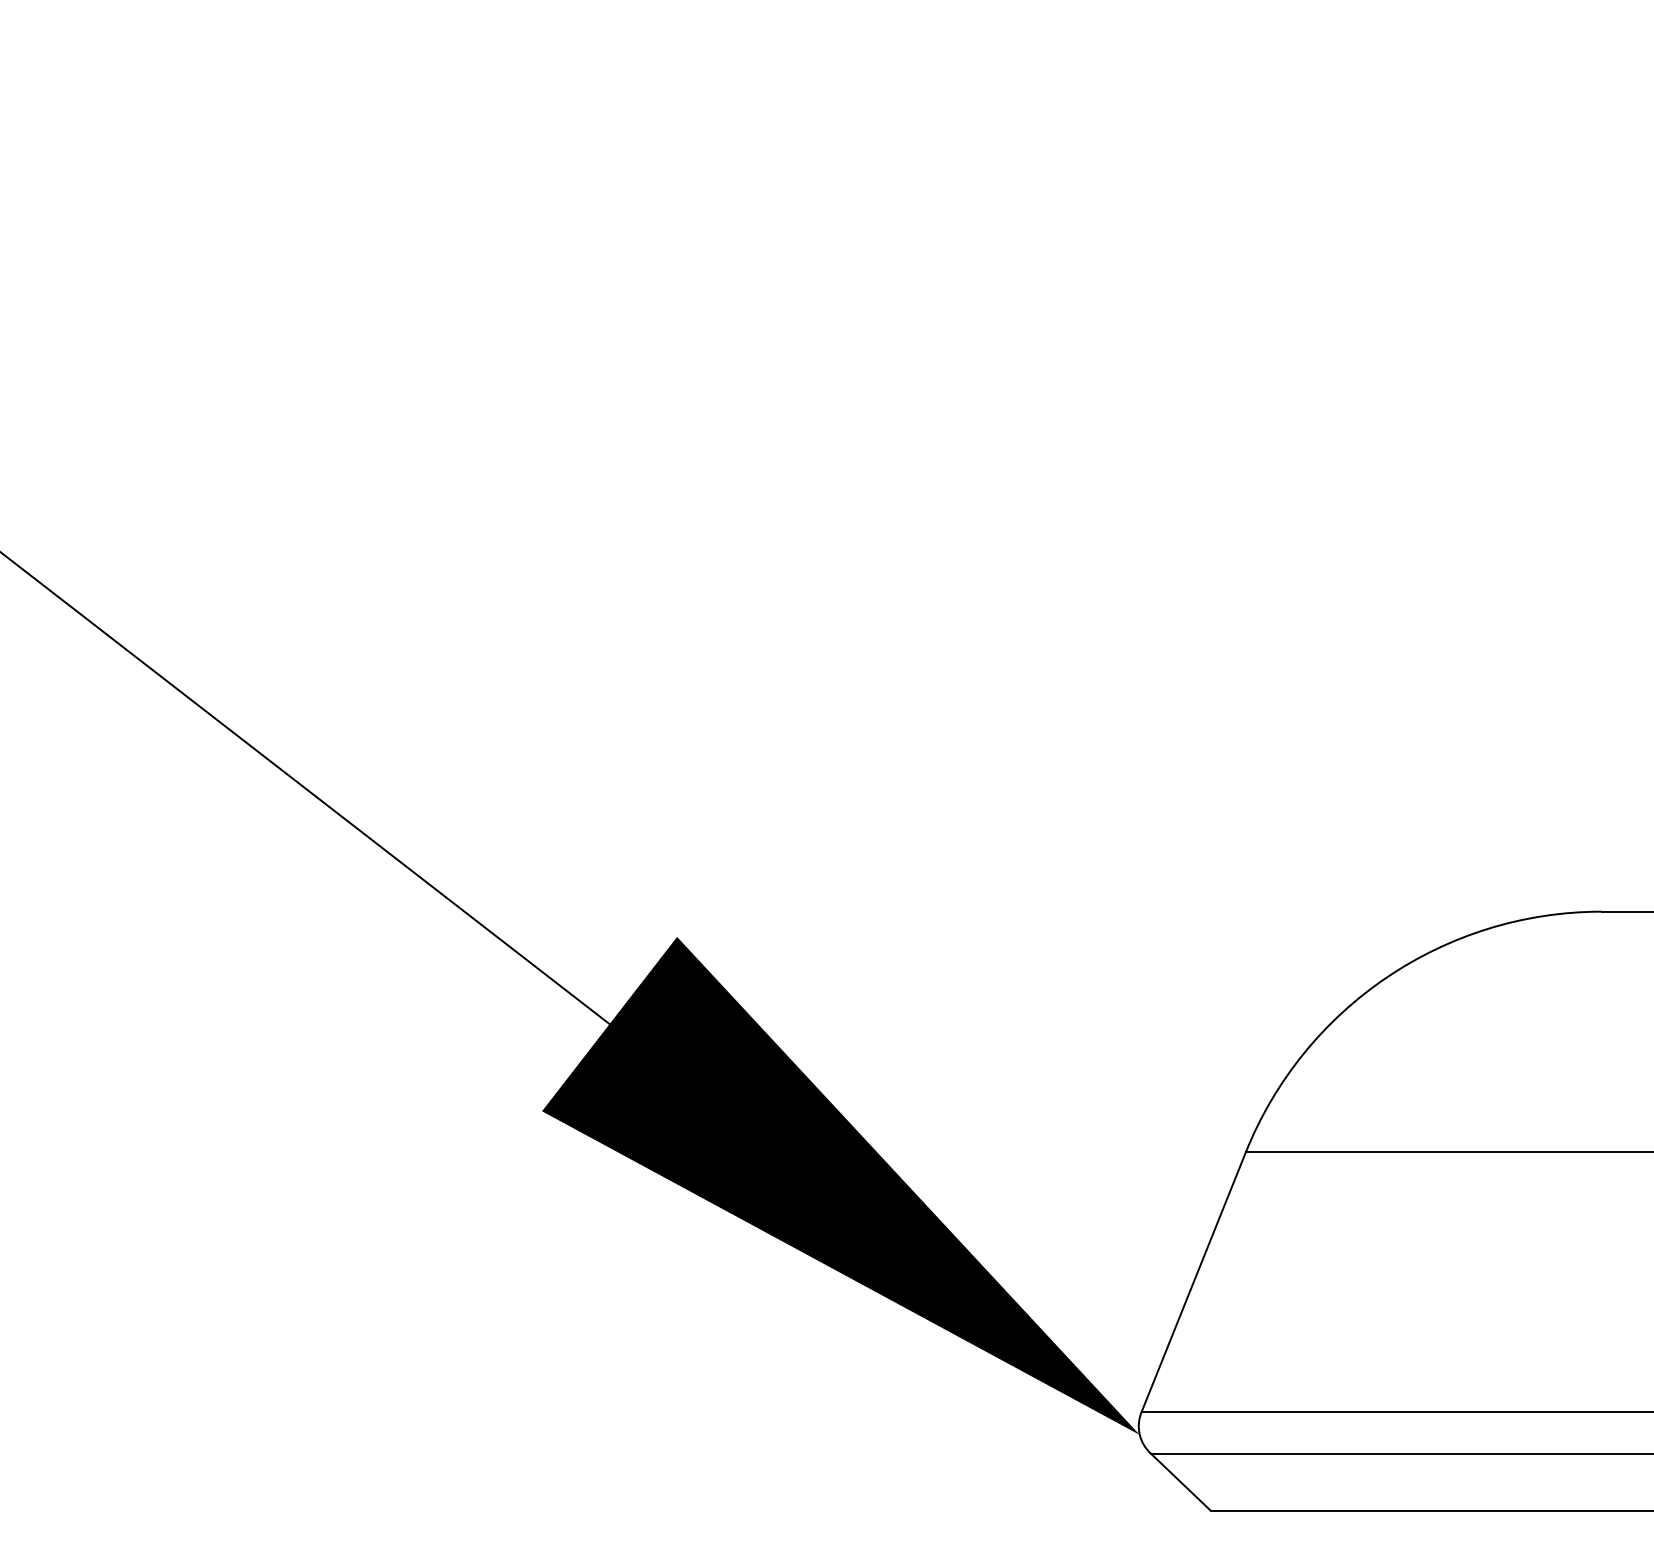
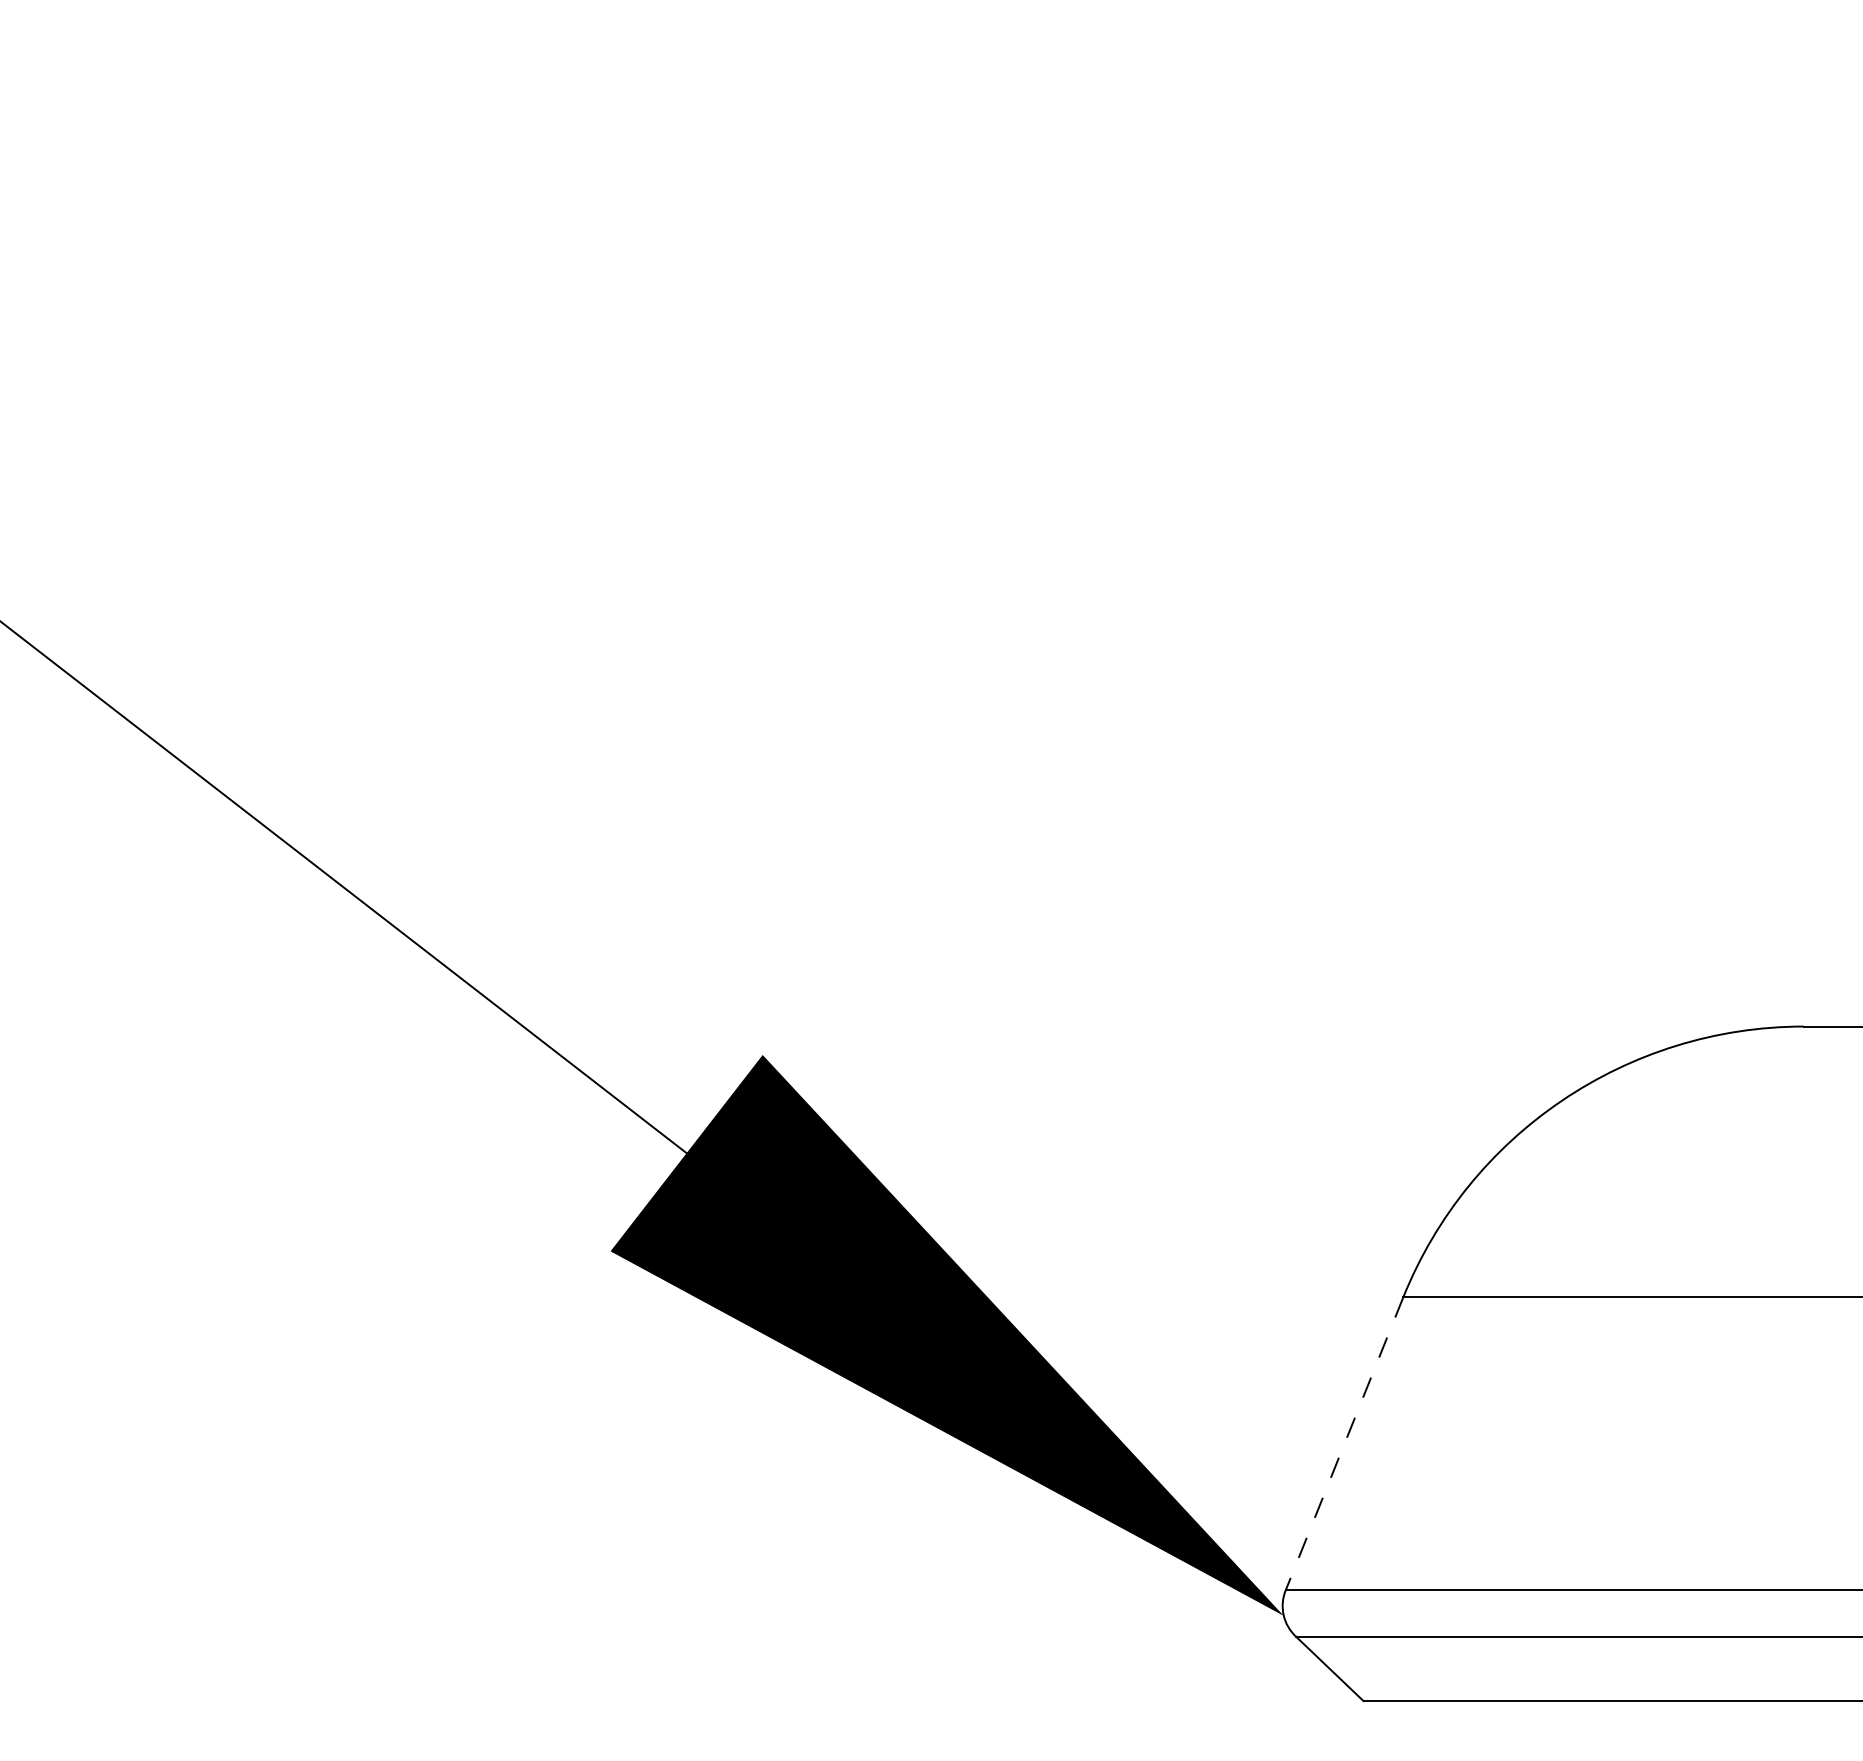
line: (1193, 1282) -> (1344, 1444), solid -> dashed

